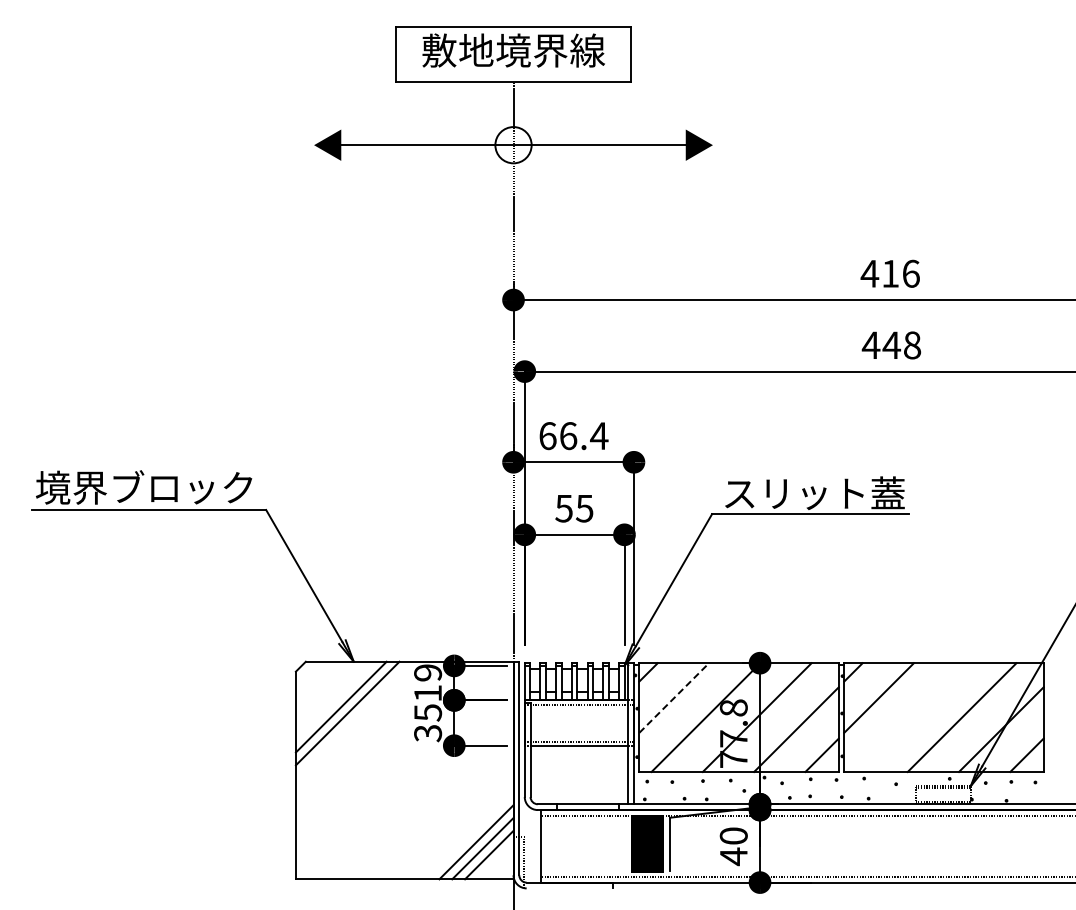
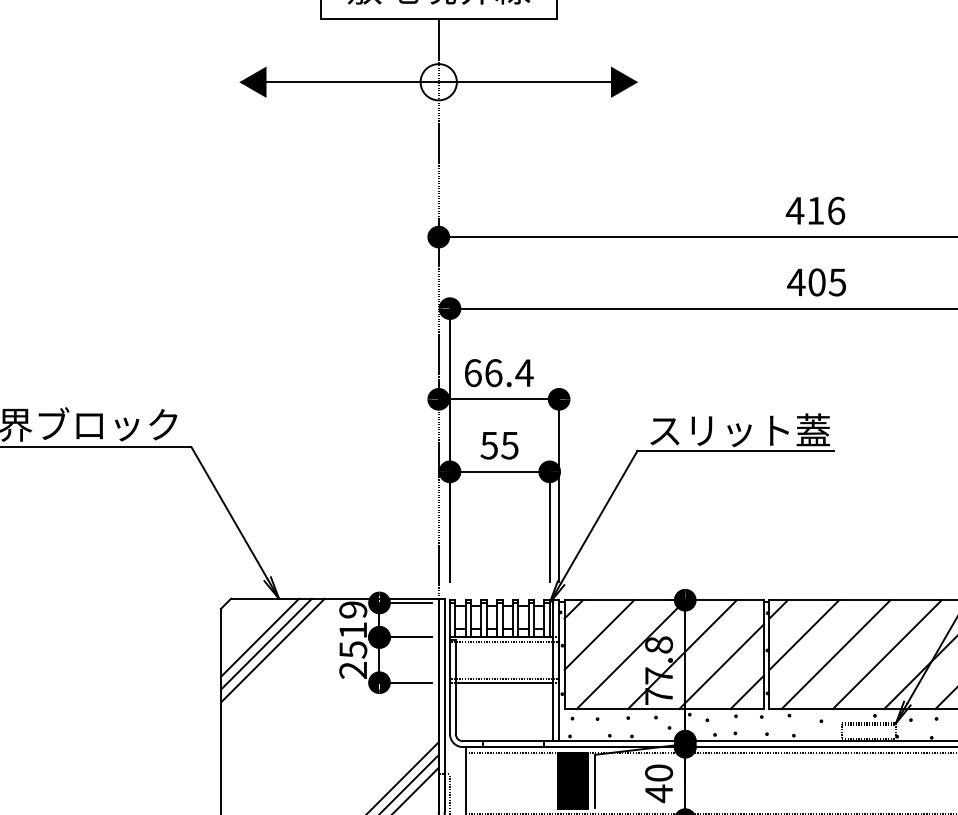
text: (901, 345) -> (826, 282), 448 -> 405
line: (674, 697) -> (599, 634), dashed -> solid
line: (334, 700) -> (259, 637), added
line: (910, 717) -> (835, 654), added
text: (428, 733) -> (353, 670), 35 -> 25

